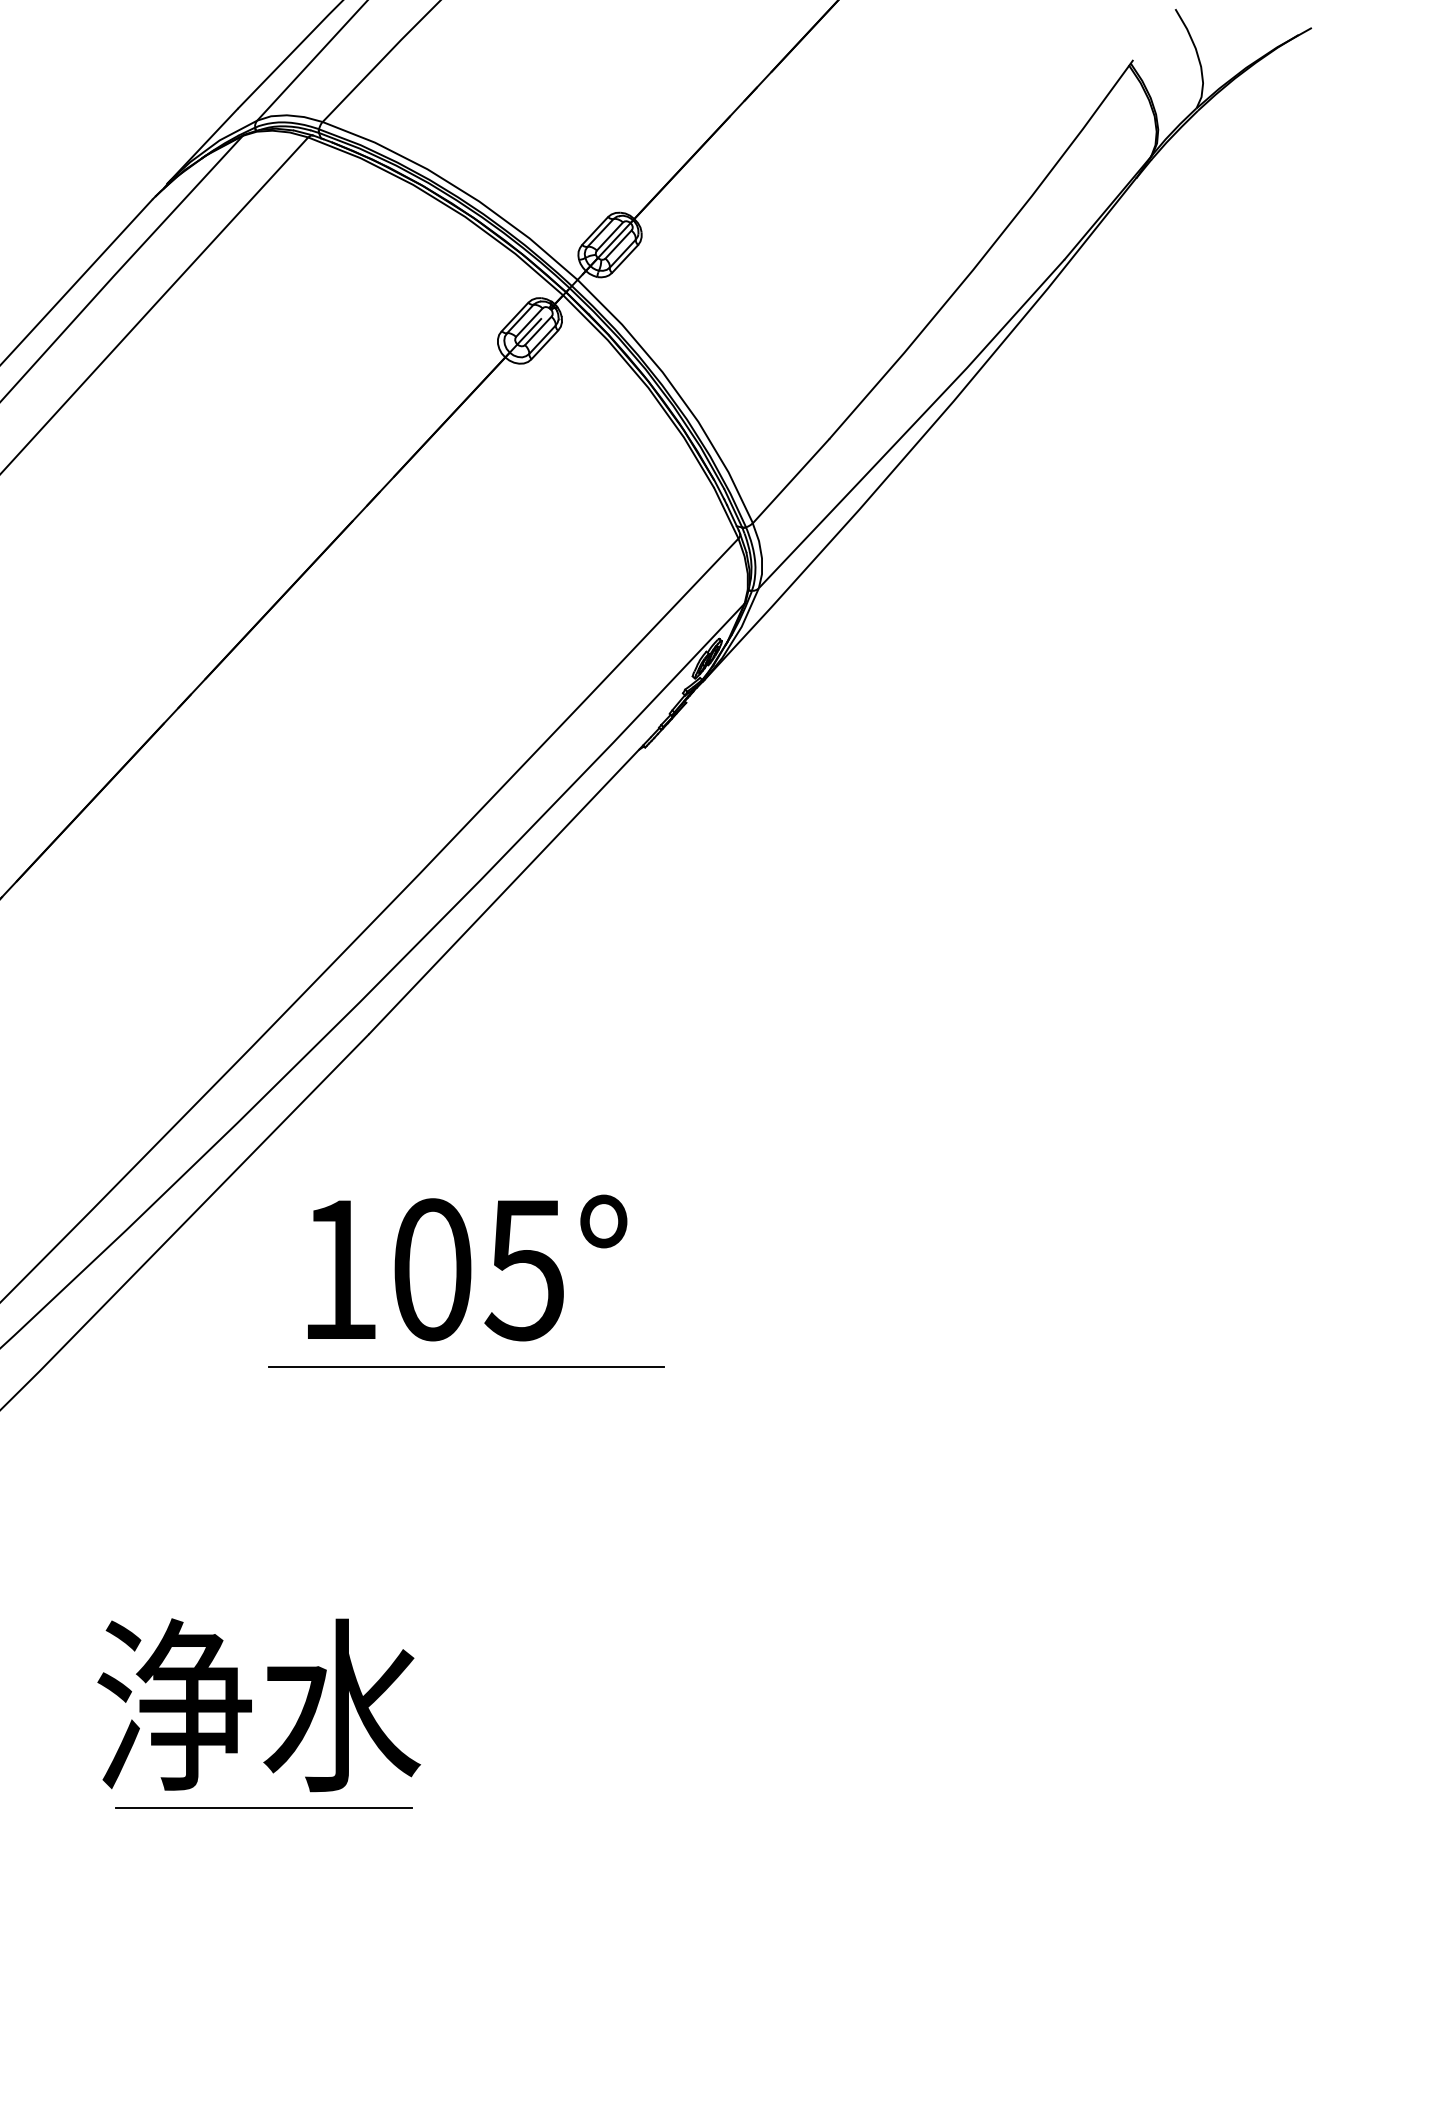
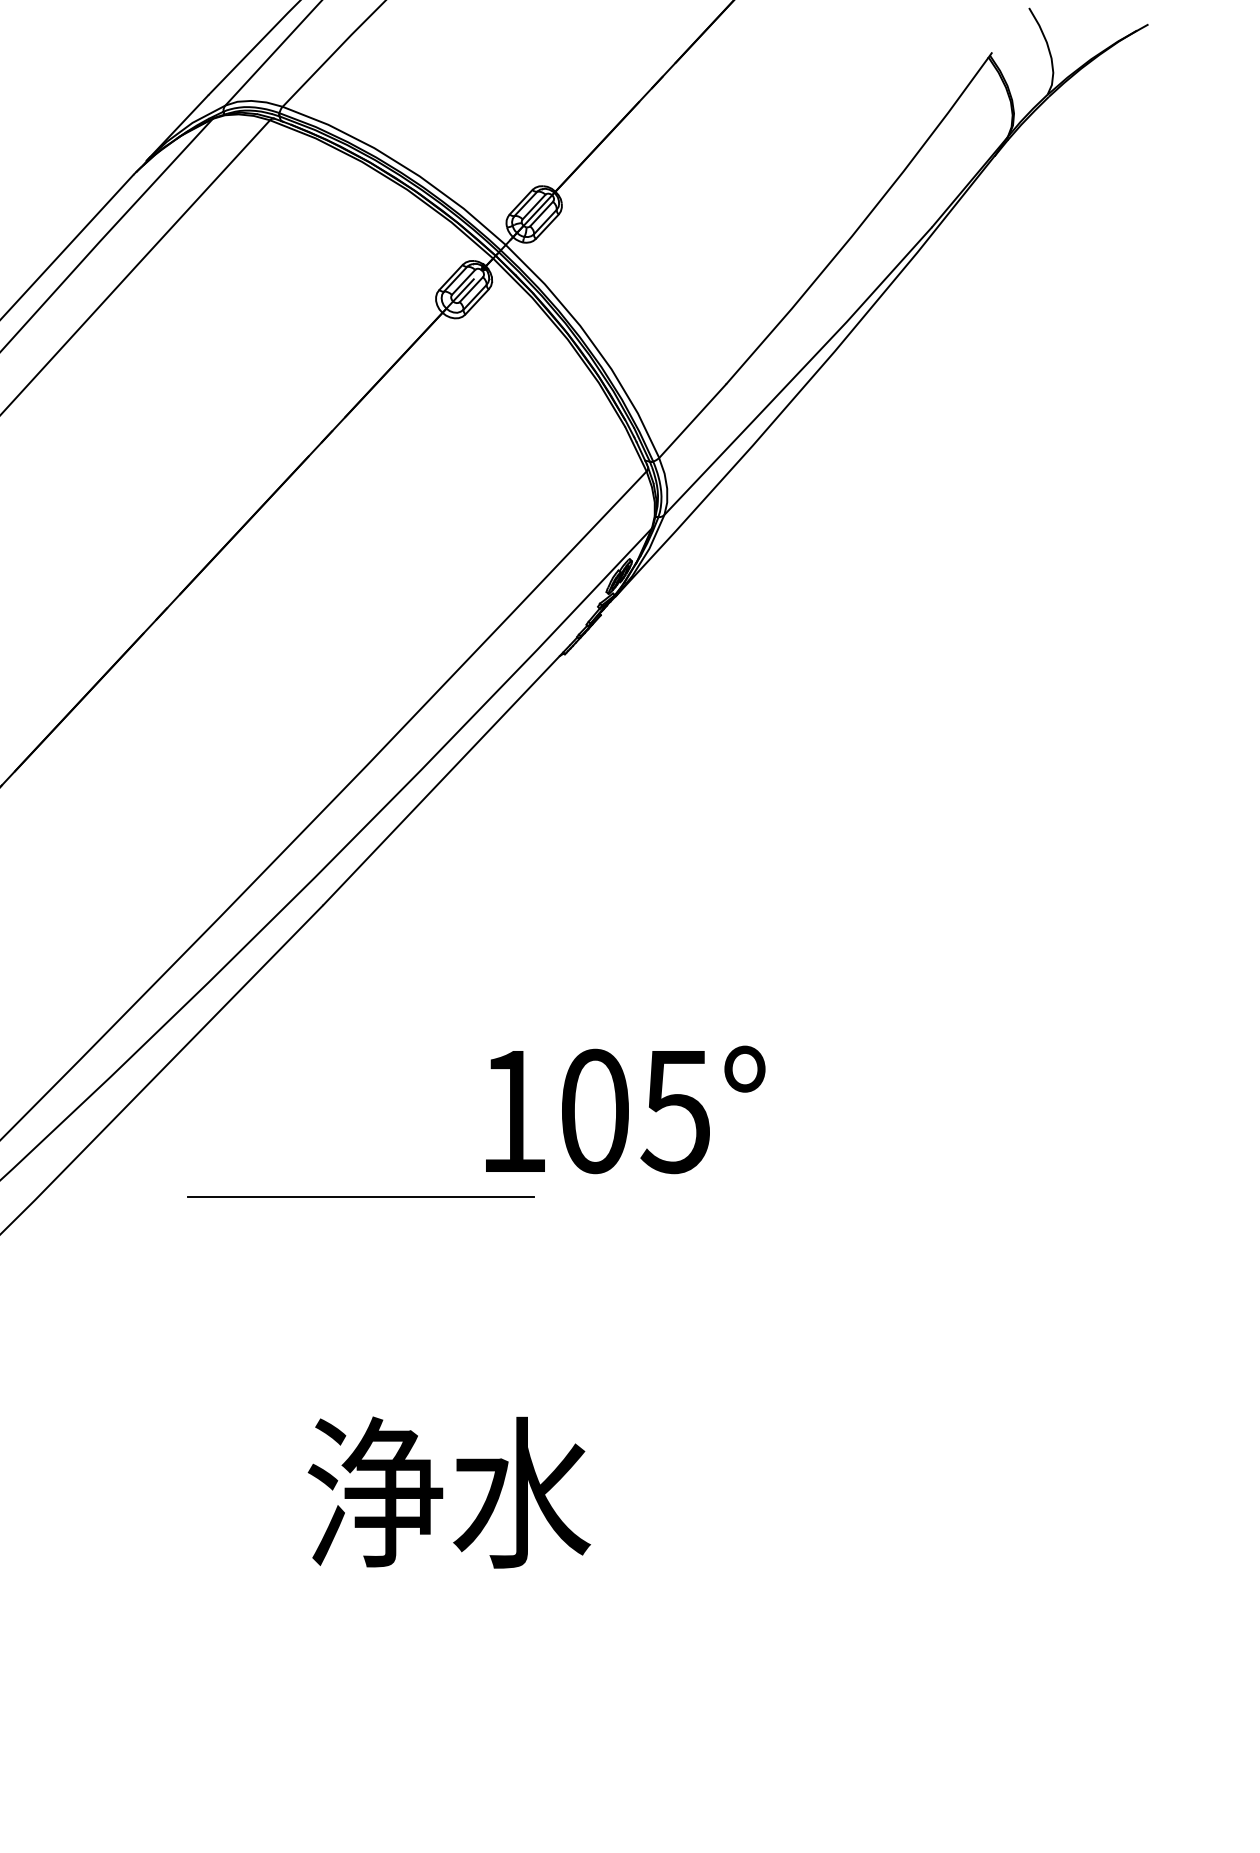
text: (467, 1267) -> (625, 1109), moved
line: (466, 1366) -> (360, 1196), moved
text: (258, 1705) -> (448, 1492), moved
line: (263, 1807) -> (230, 1582), removed

